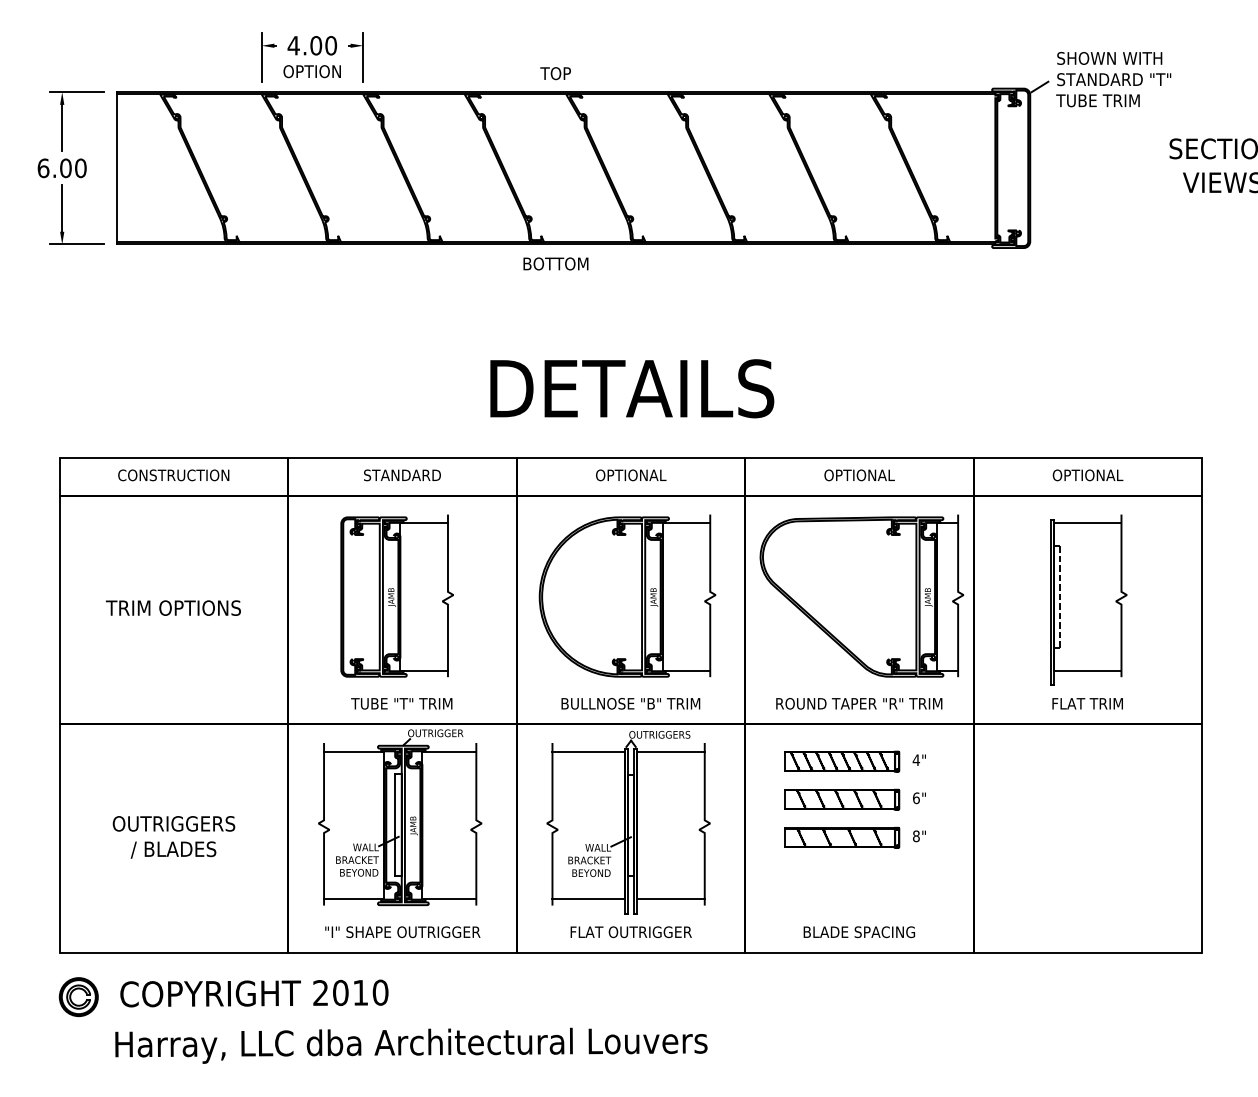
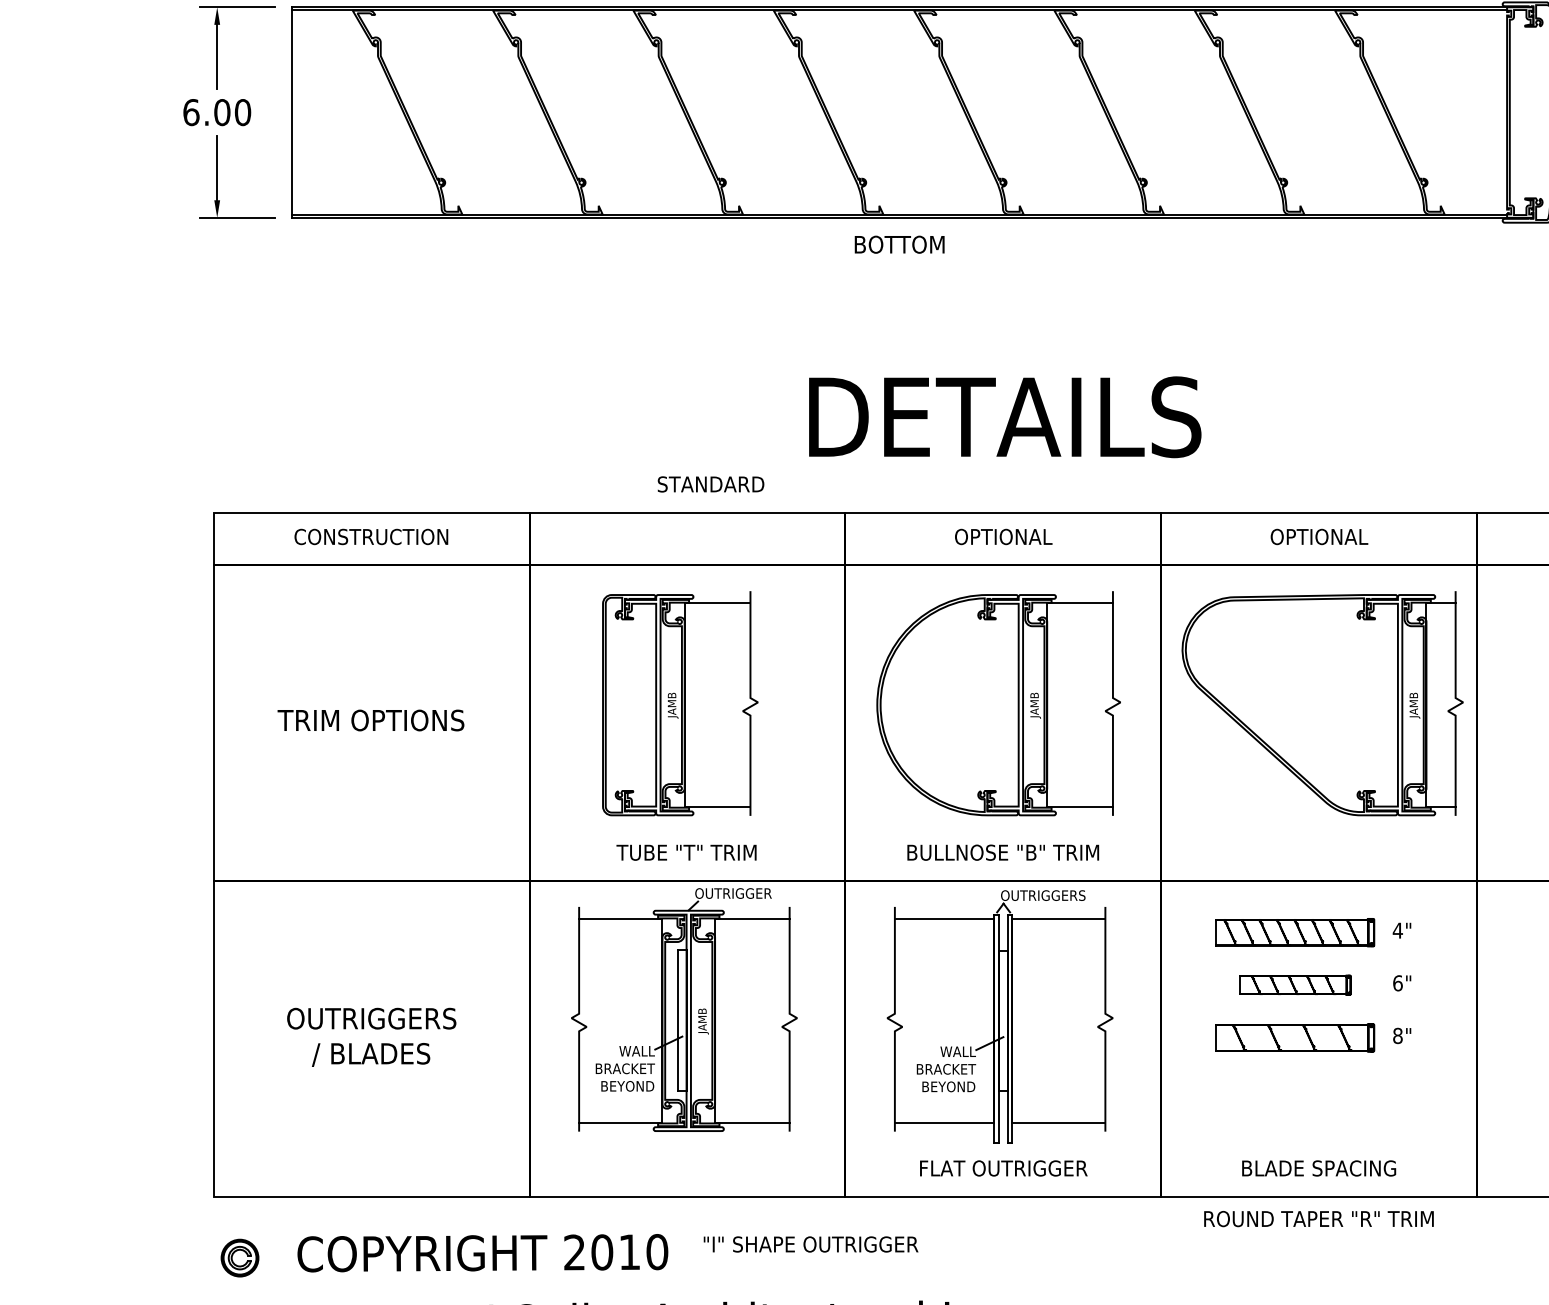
text: (402, 475) -> (711, 484), moved
text: (859, 703) -> (1319, 1218), moved
part: (842, 799) -> (1295, 985), size x0.7
text: (402, 932) -> (810, 1244), moved
part: (78, 996) -> (239, 1257), size x0.7

